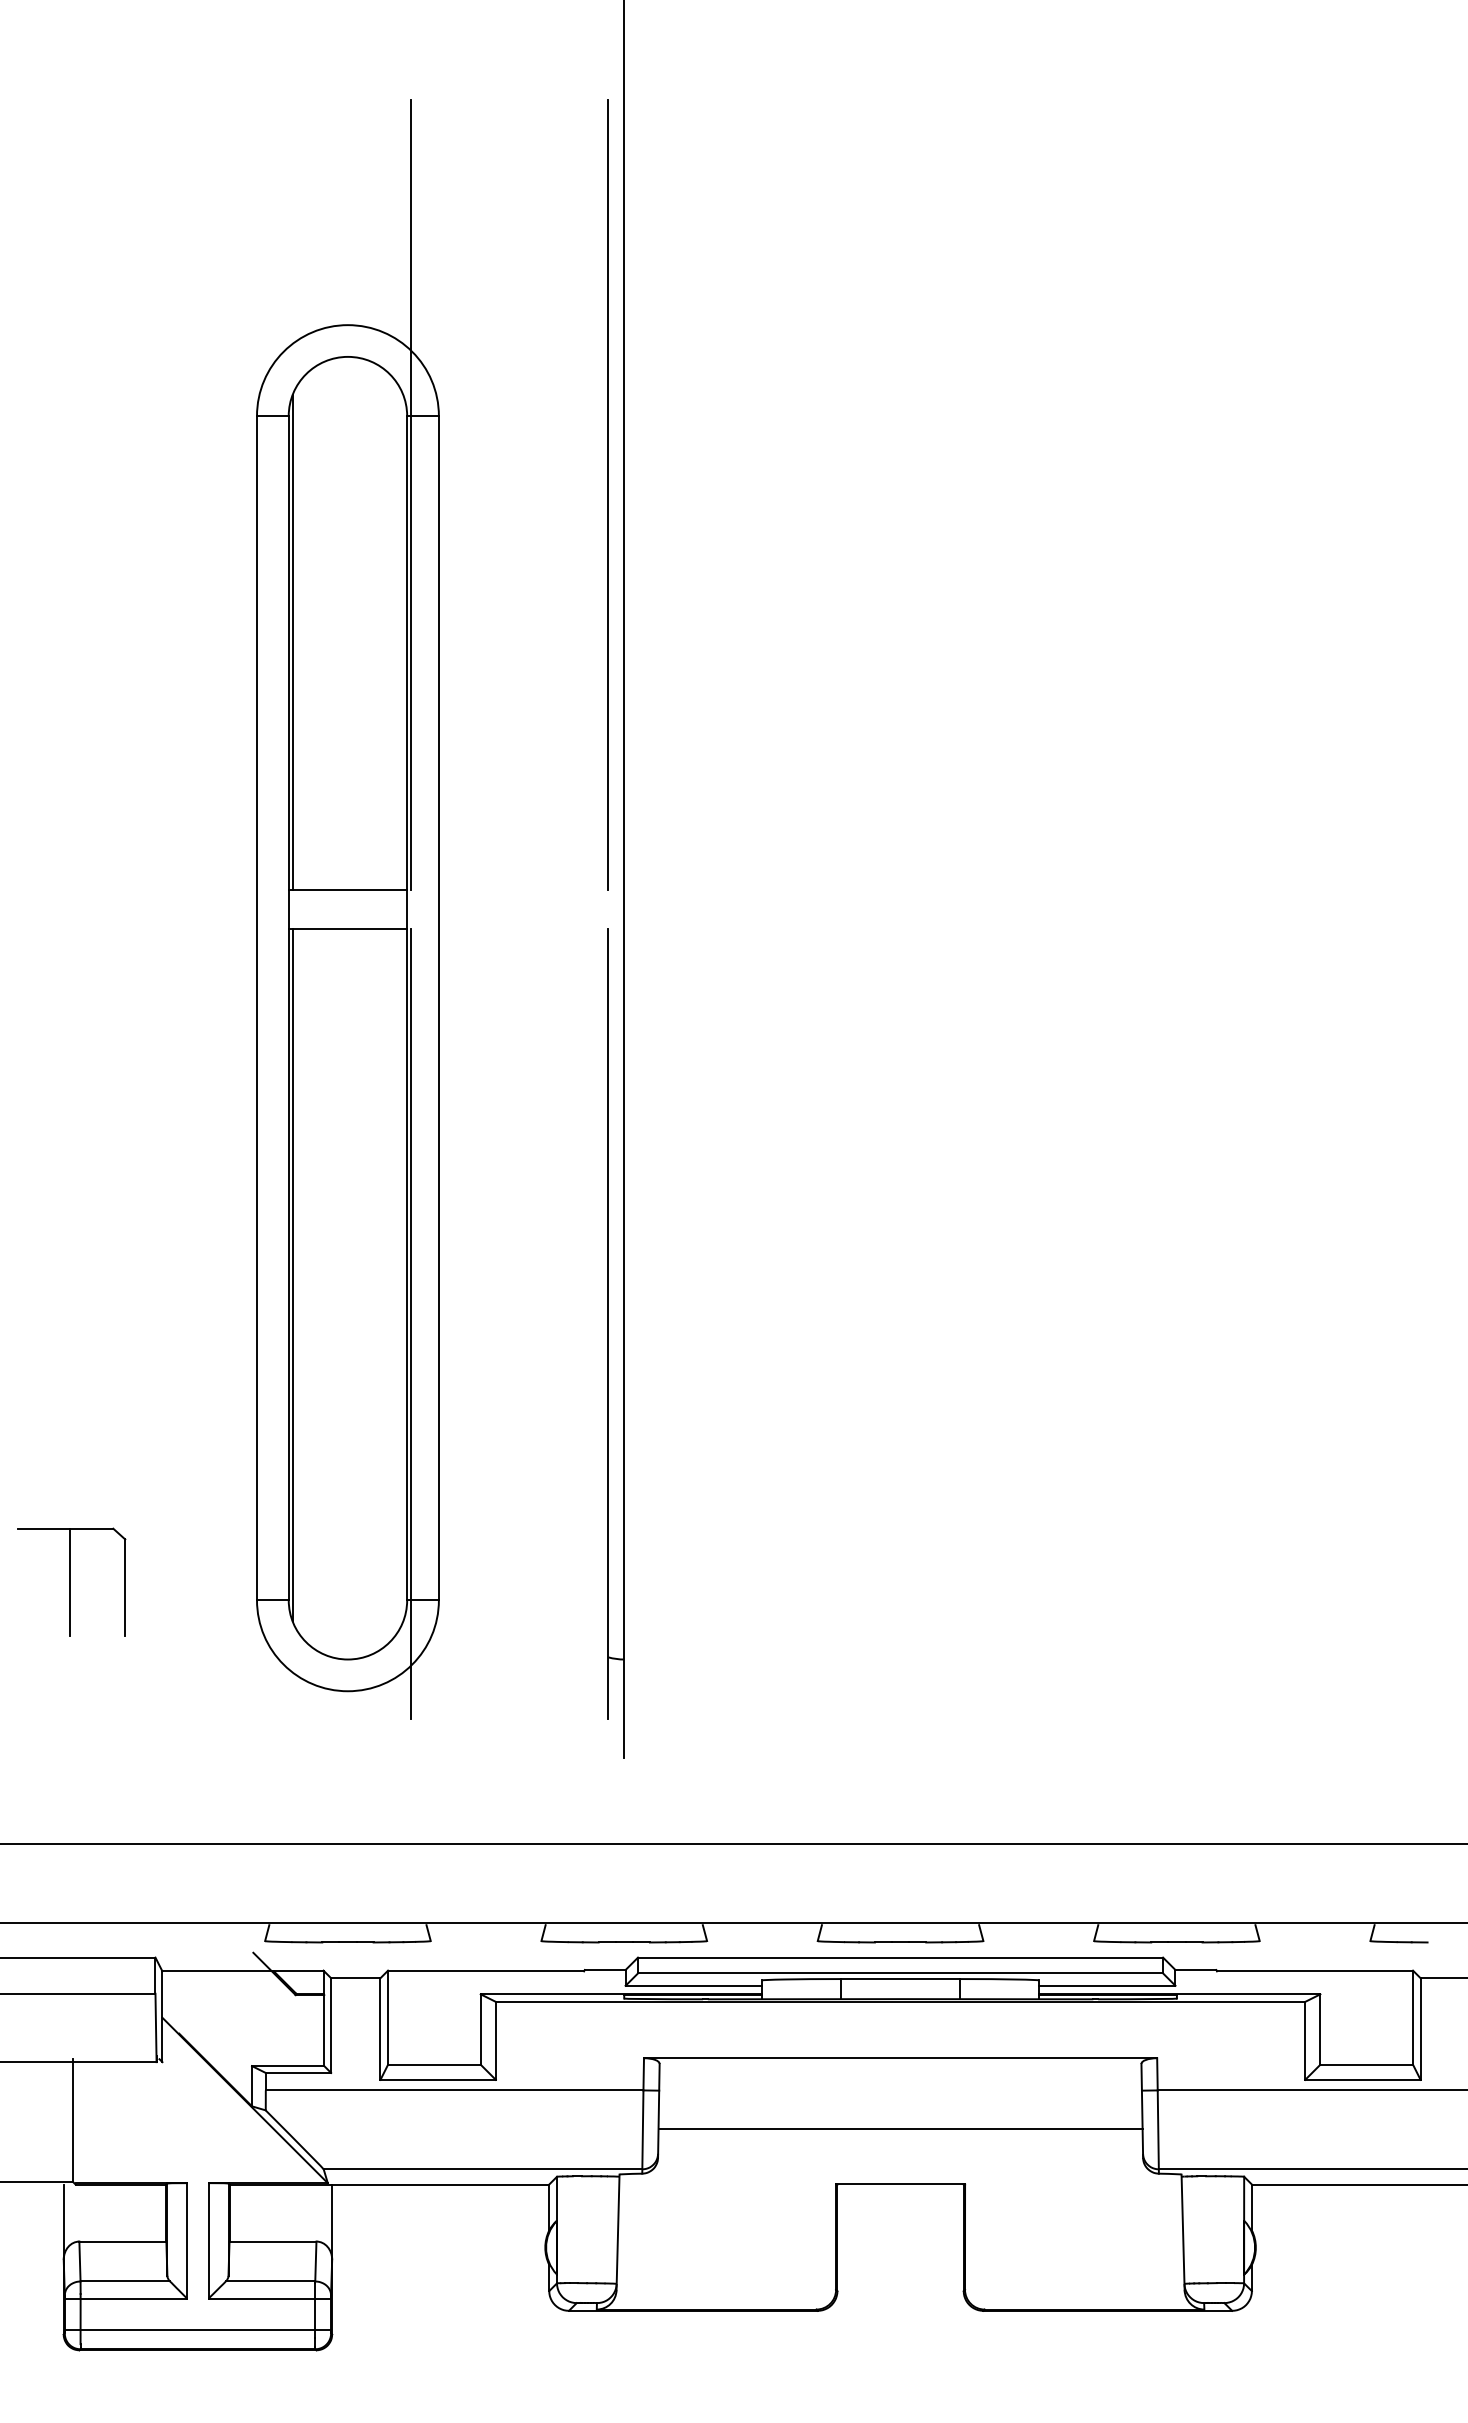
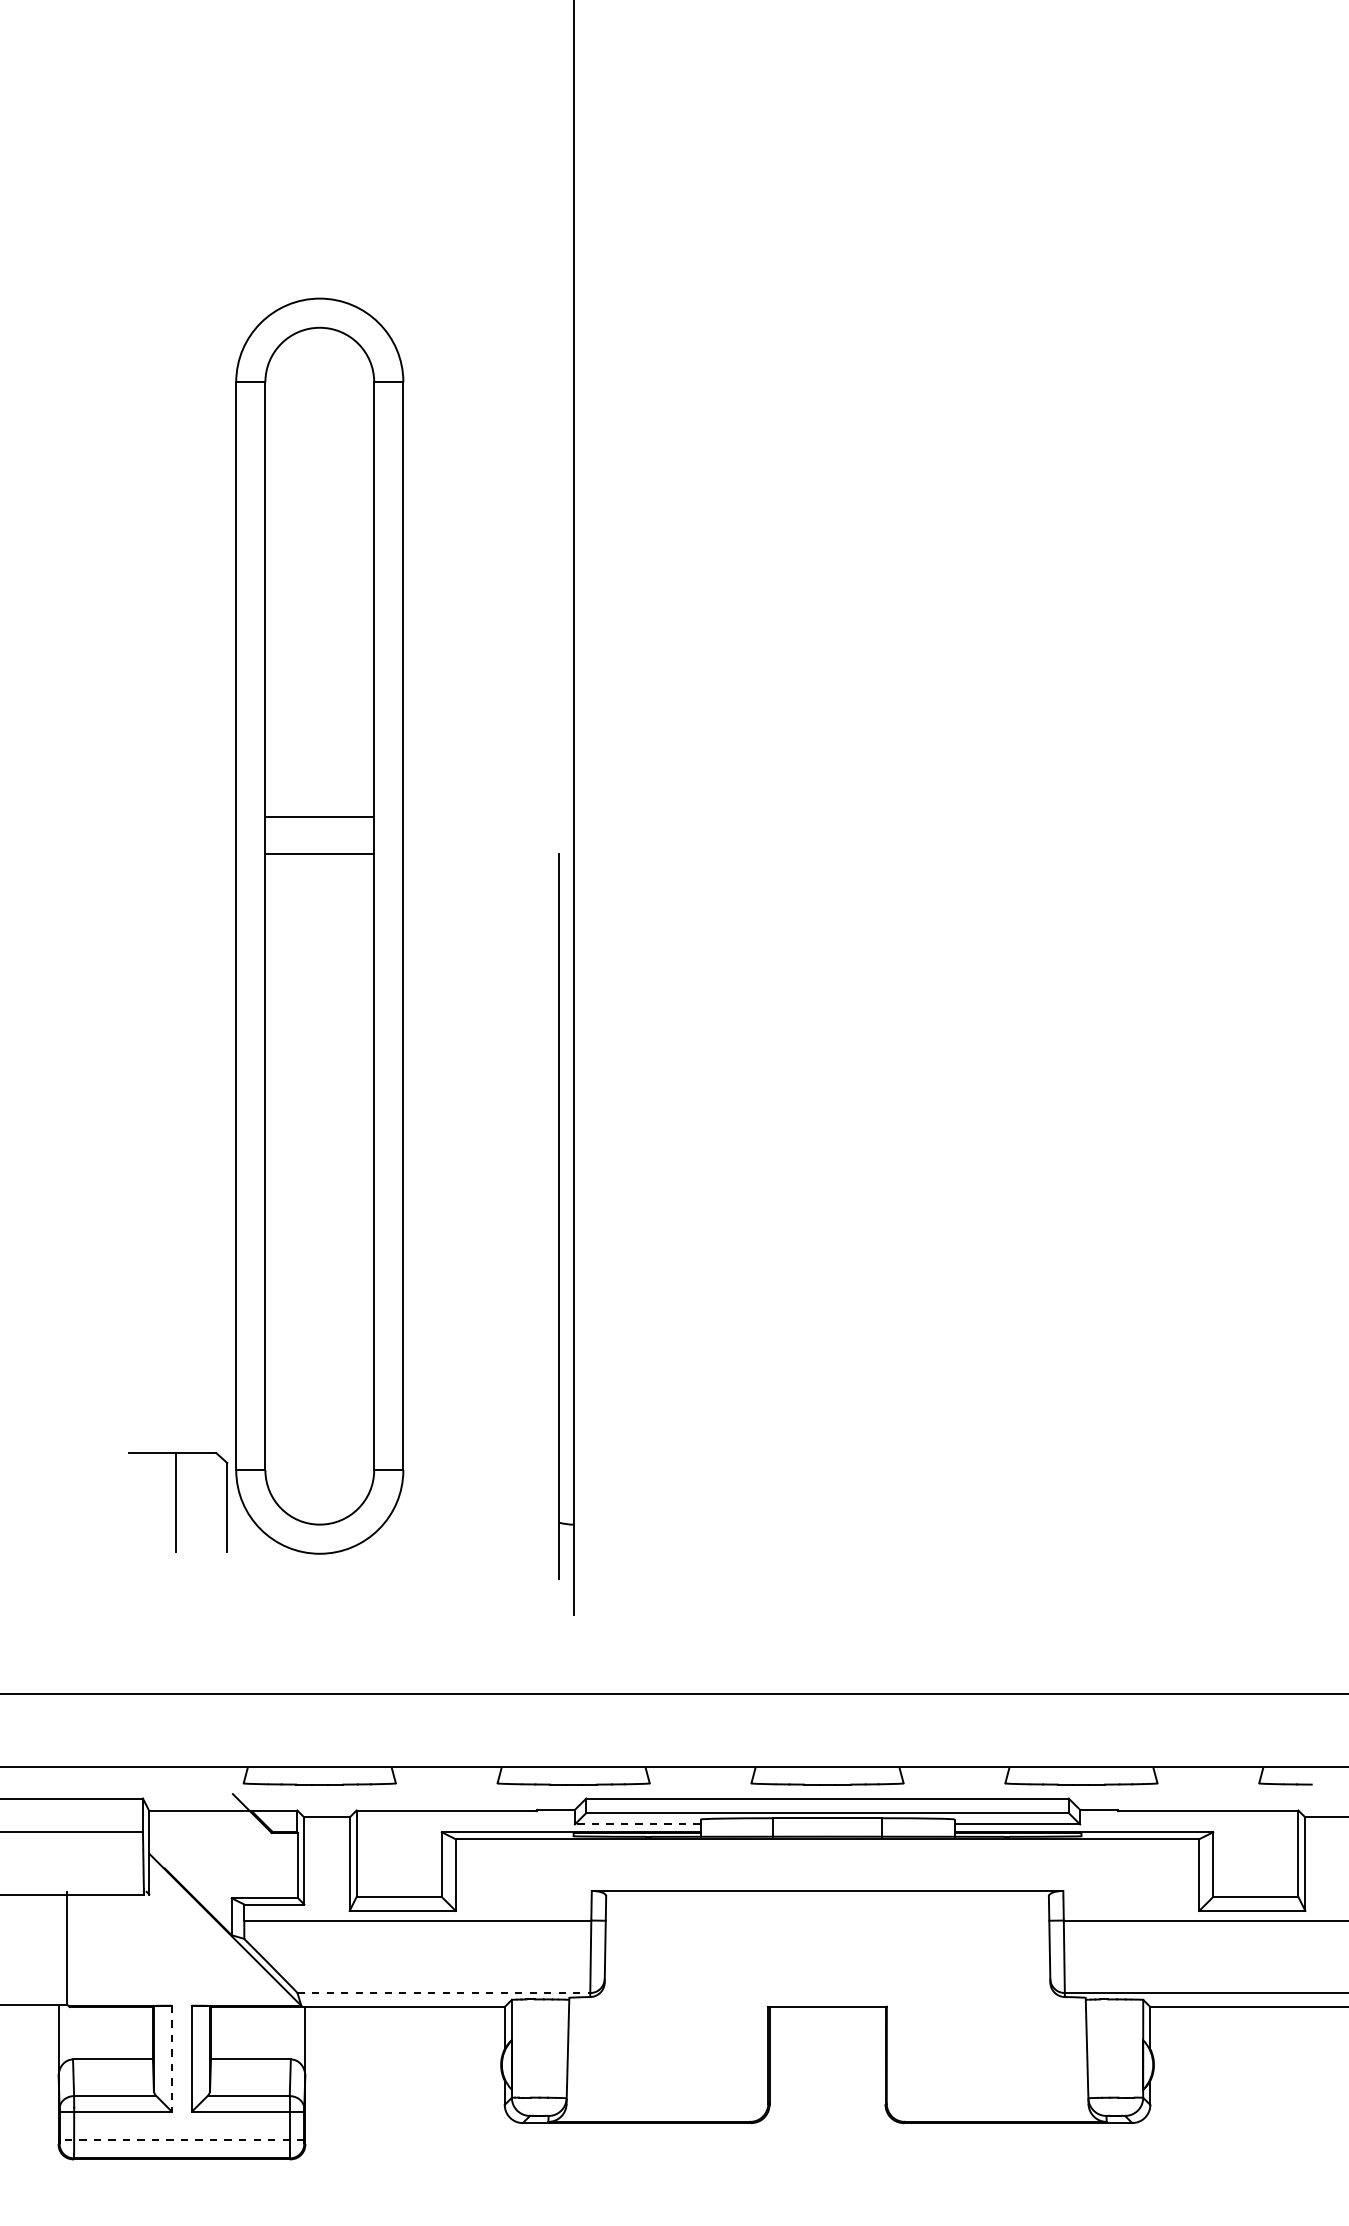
line: (411, 494) -> (378, 454), removed
line: (607, 494) -> (558, 454), removed
line: (292, 642) -> (268, 590), removed
line: (292, 1275) -> (268, 1171), removed
line: (411, 1323) -> (378, 1215), removed
part: (71, 1581) -> (177, 1501), moved
line: (693, 1985) -> (637, 1824), solid -> dashed
line: (900, 2129) -> (827, 1956), removed
line: (483, 2169) -> (444, 1993), solid -> dashed
line: (187, 2240) -> (172, 2058), solid -> dashed
line: (197, 2329) -> (181, 2140), solid -> dashed

